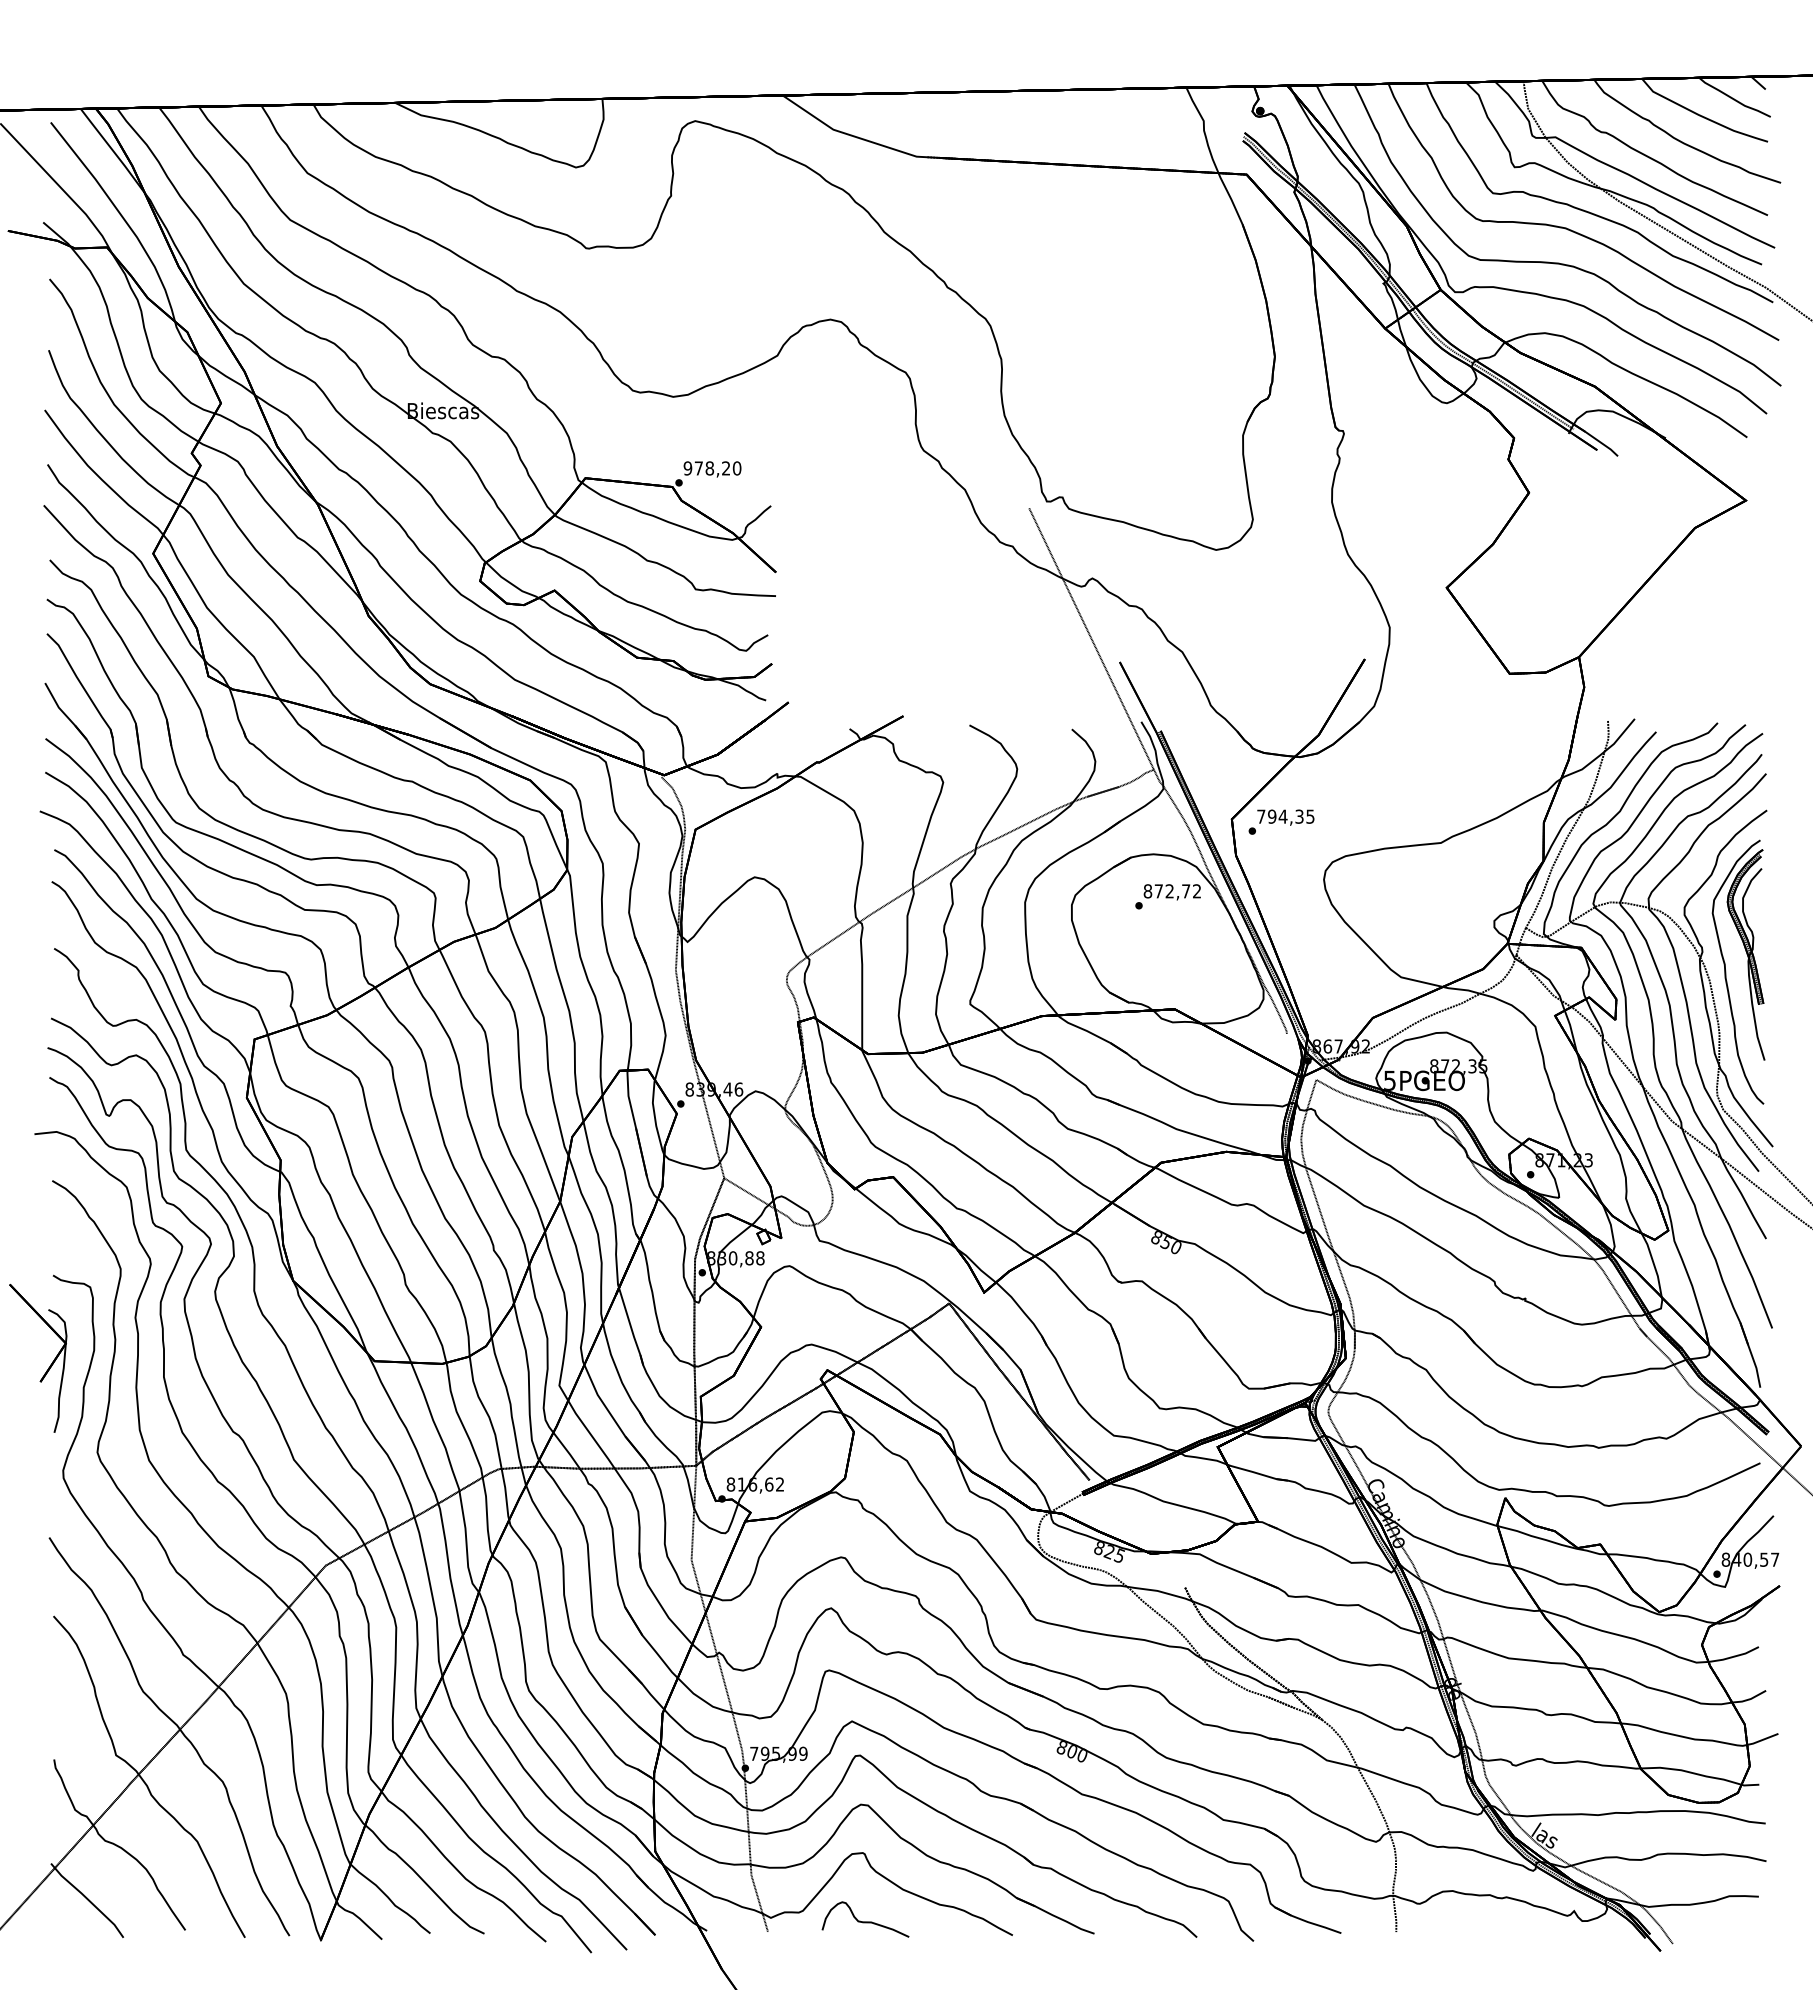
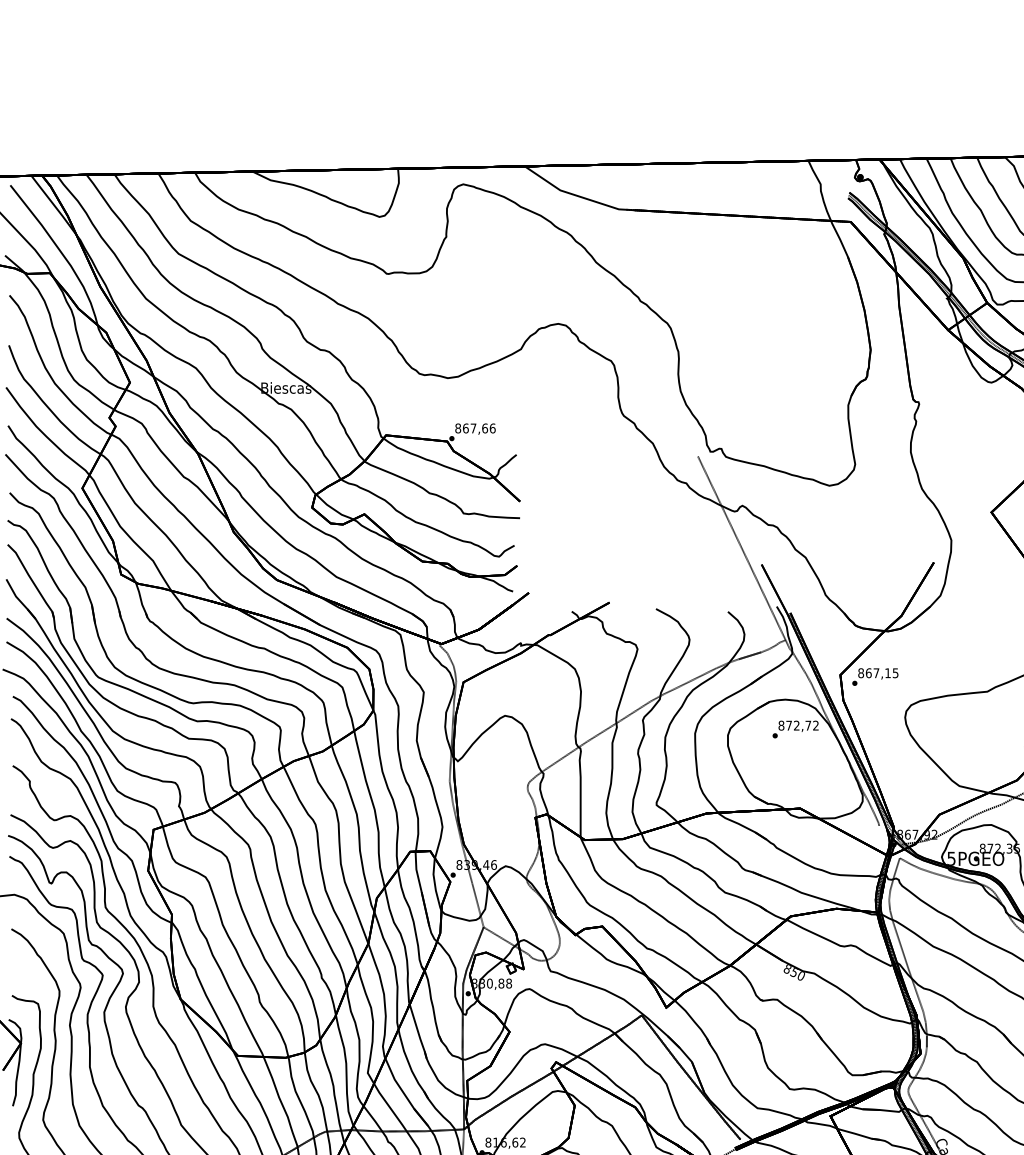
text: (712, 468) -> (475, 428), 978,20 -> 867,66
text: (1280, 816) -> (874, 673), 794,35 -> 867,15

